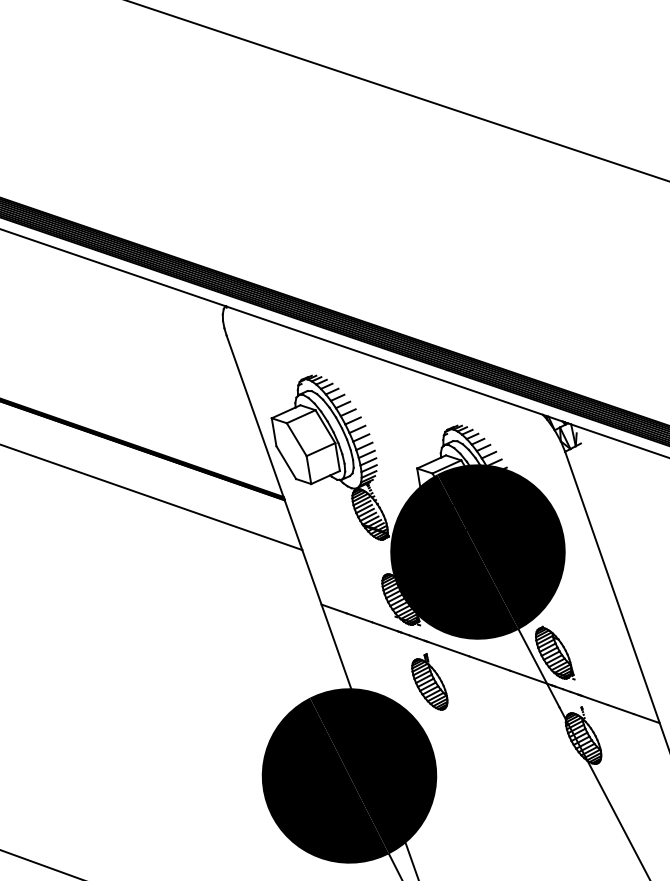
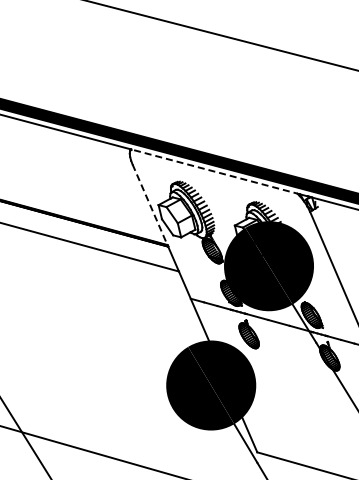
line: (386, 360) -> (215, 171), solid -> dashed
line: (256, 415) -> (150, 204), solid -> dashed

